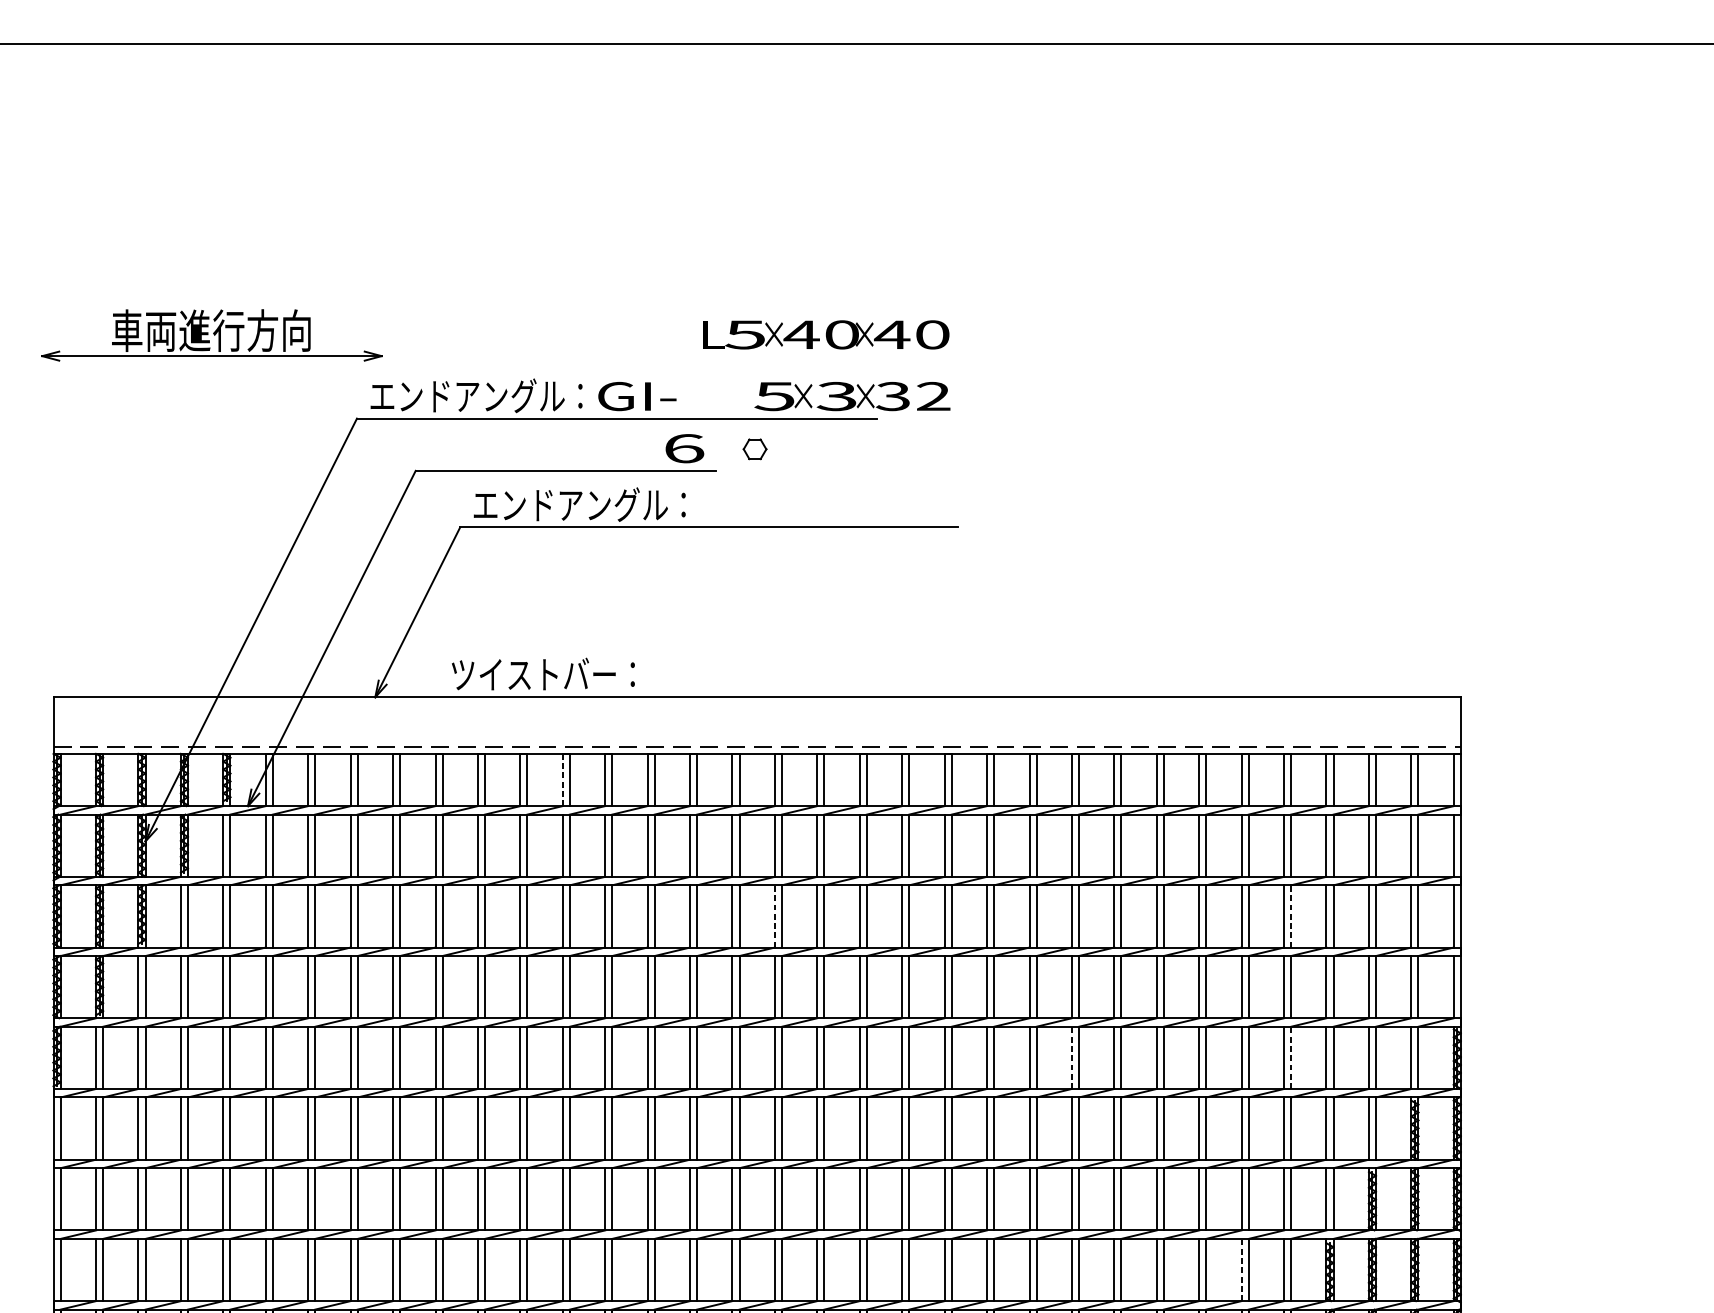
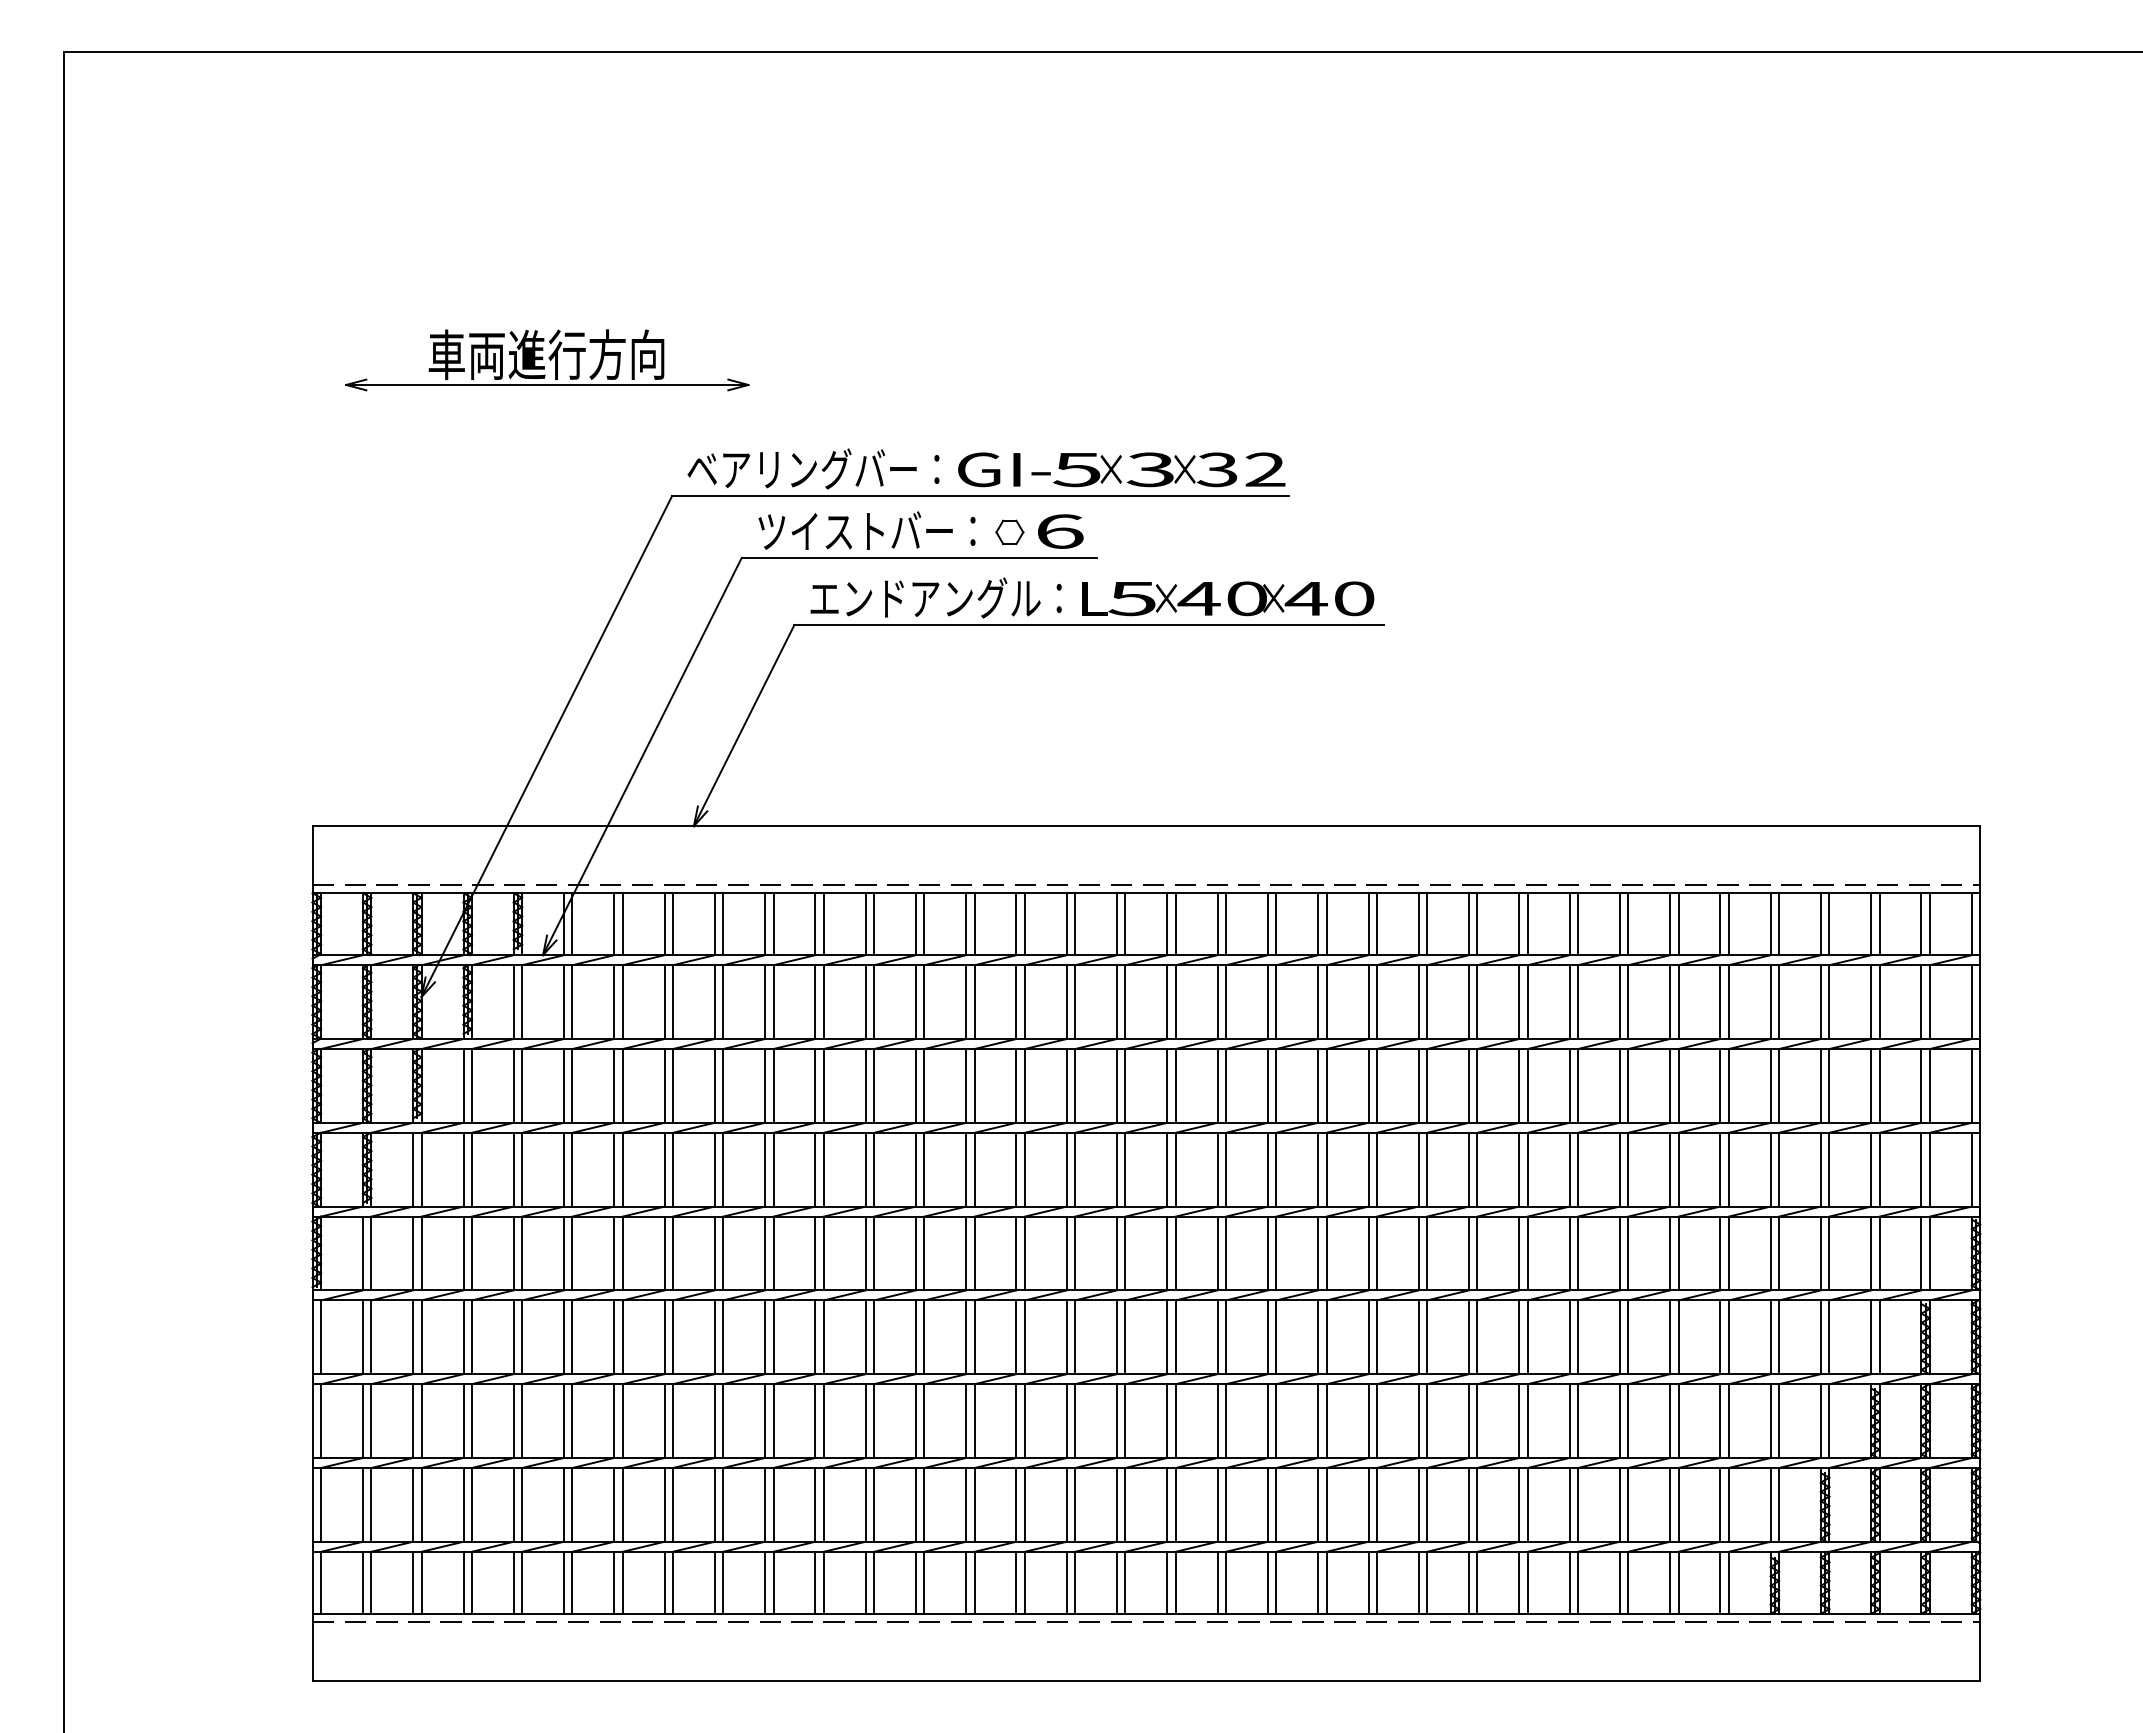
text: (826, 334) -> (1228, 598), moved
part: (212, 335) -> (547, 360), moved
text: (466, 395) -> (802, 468), エンドアングル： -> ベアリングバー：
text: (852, 396) -> (1169, 469), moved
part: (754, 448) -> (1009, 531), moved
text: (542, 673) -> (866, 530), moved
line: (562, 780) -> (915, 924), dashed -> solid
line: (774, 916) -> (1167, 1085), dashed -> solid
line: (1291, 916) -> (1779, 1085), dashed -> solid
line: (1072, 1057) -> (1519, 1253), dashed -> solid
line: (1291, 1057) -> (1779, 1253), dashed -> solid
line: (1241, 1269) -> (1720, 1504), dashed -> solid

